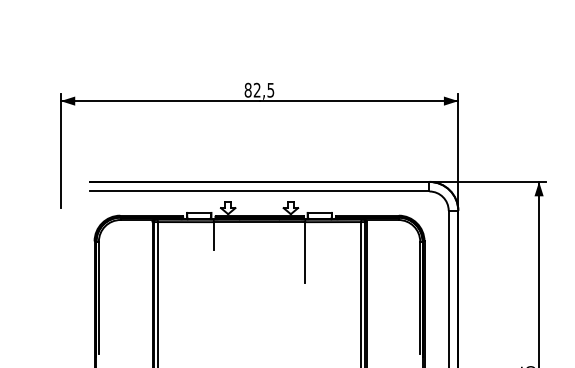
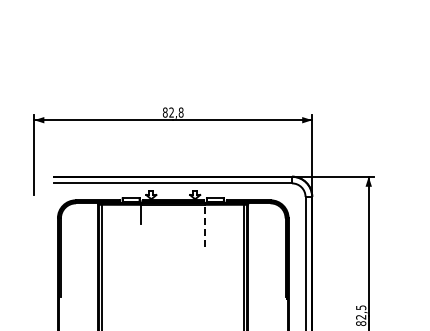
text: (269, 90) -> (180, 112), 82,5 -> 82,8
line: (305, 251) -> (205, 225), solid -> dashed

